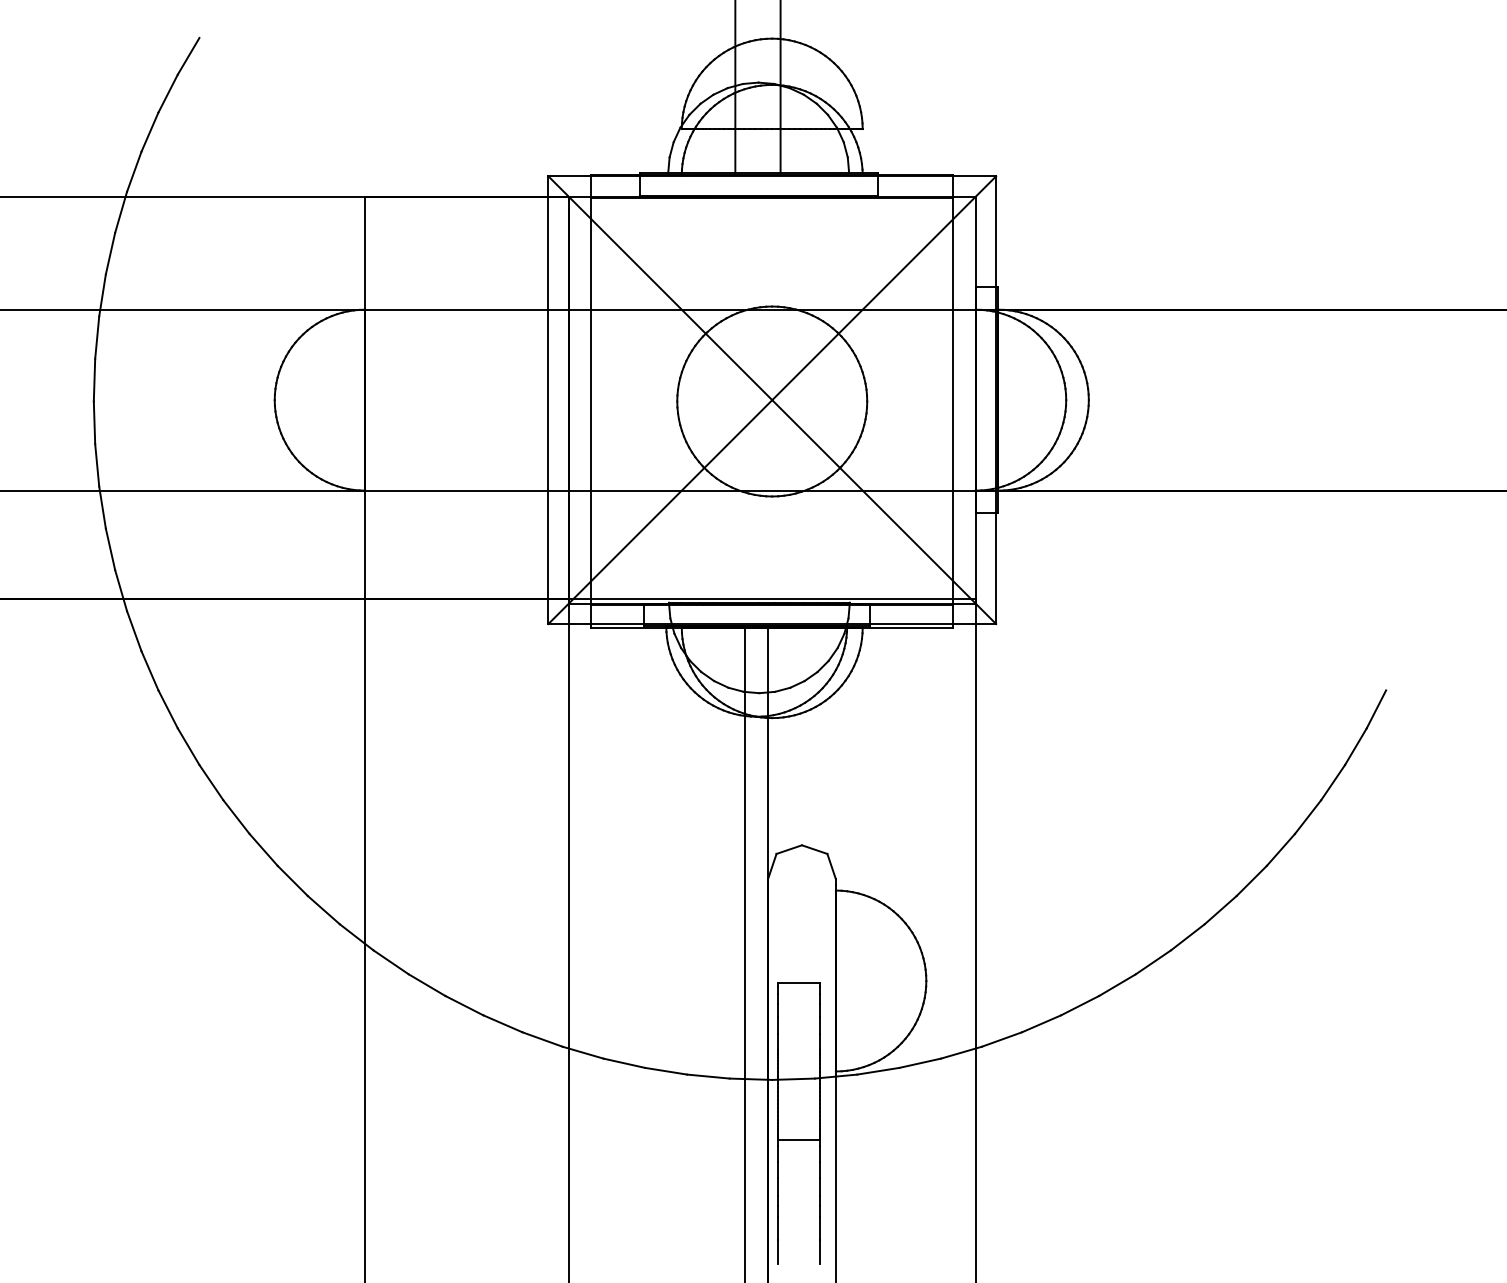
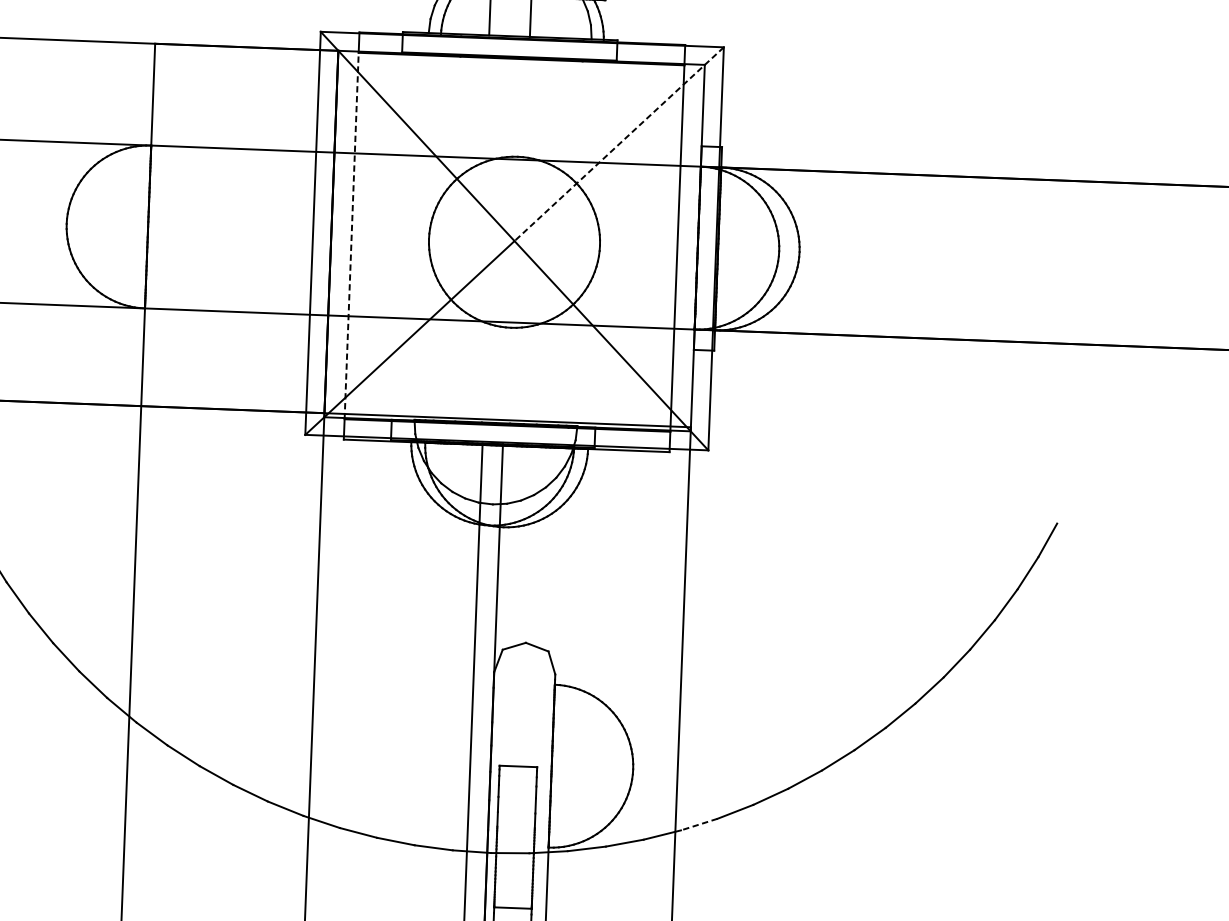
line: (883, 288) -> (618, 144), solid -> dashed
line: (591, 401) -> (351, 236), solid -> dashed
line: (1001, 1039) -> (698, 824), solid -> dashed

